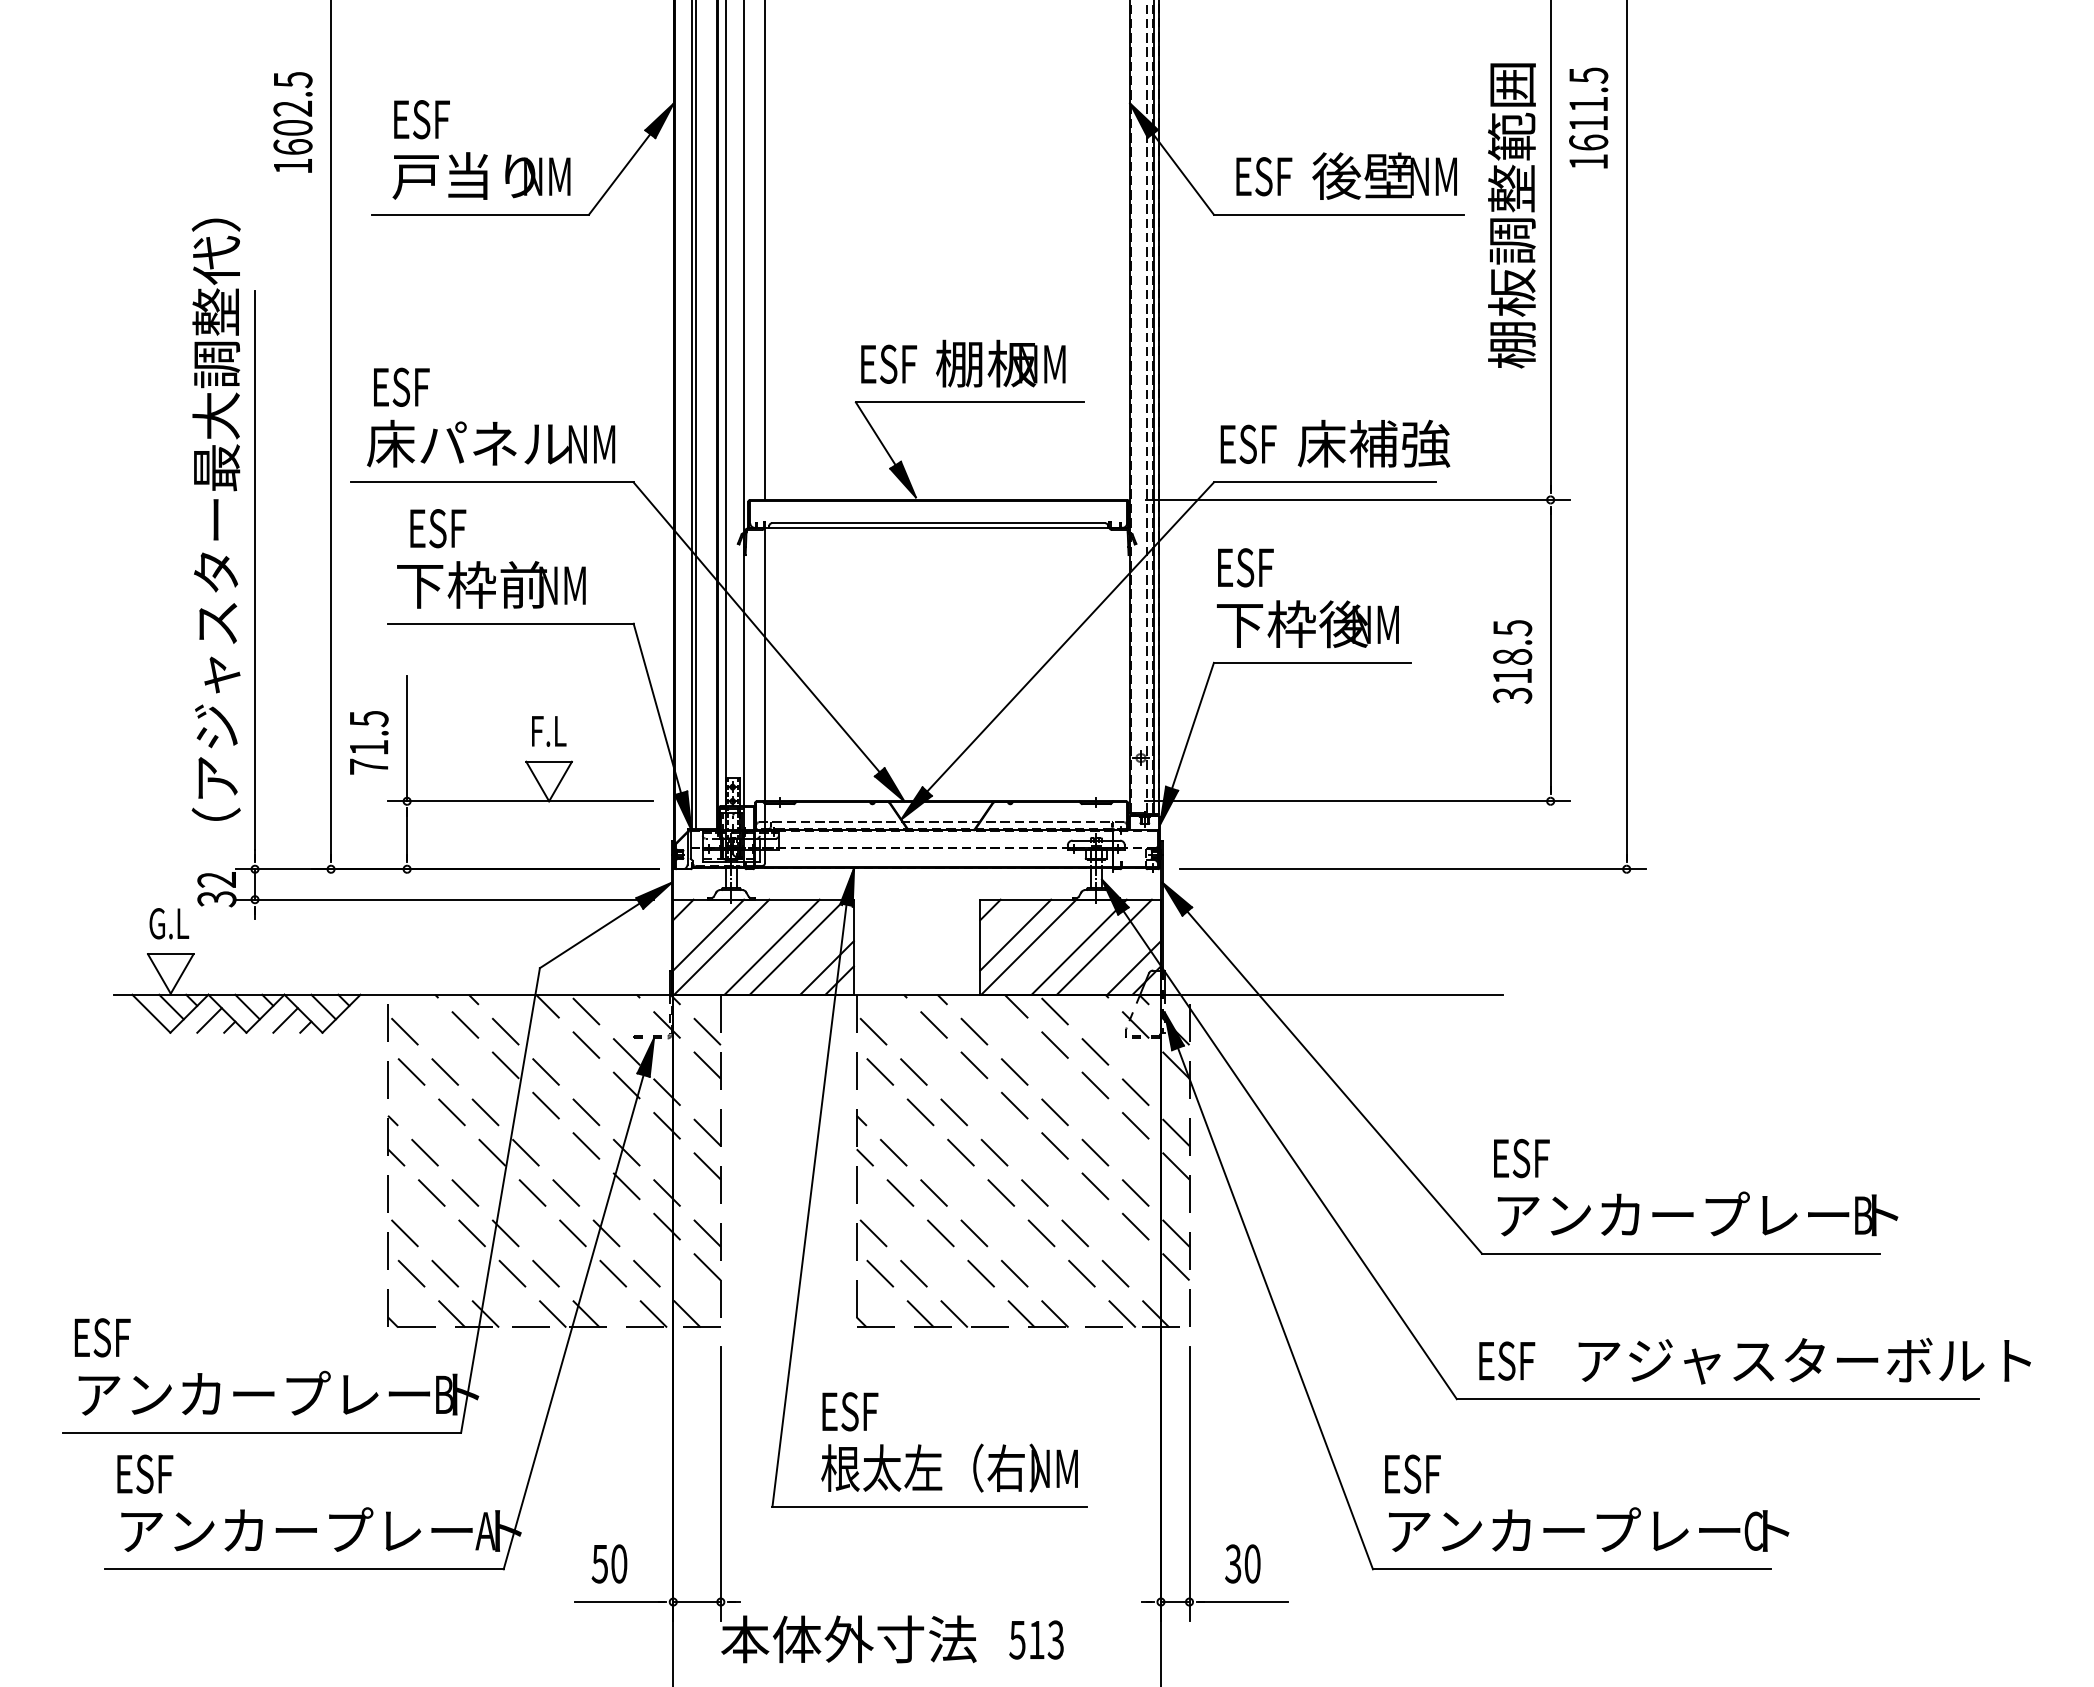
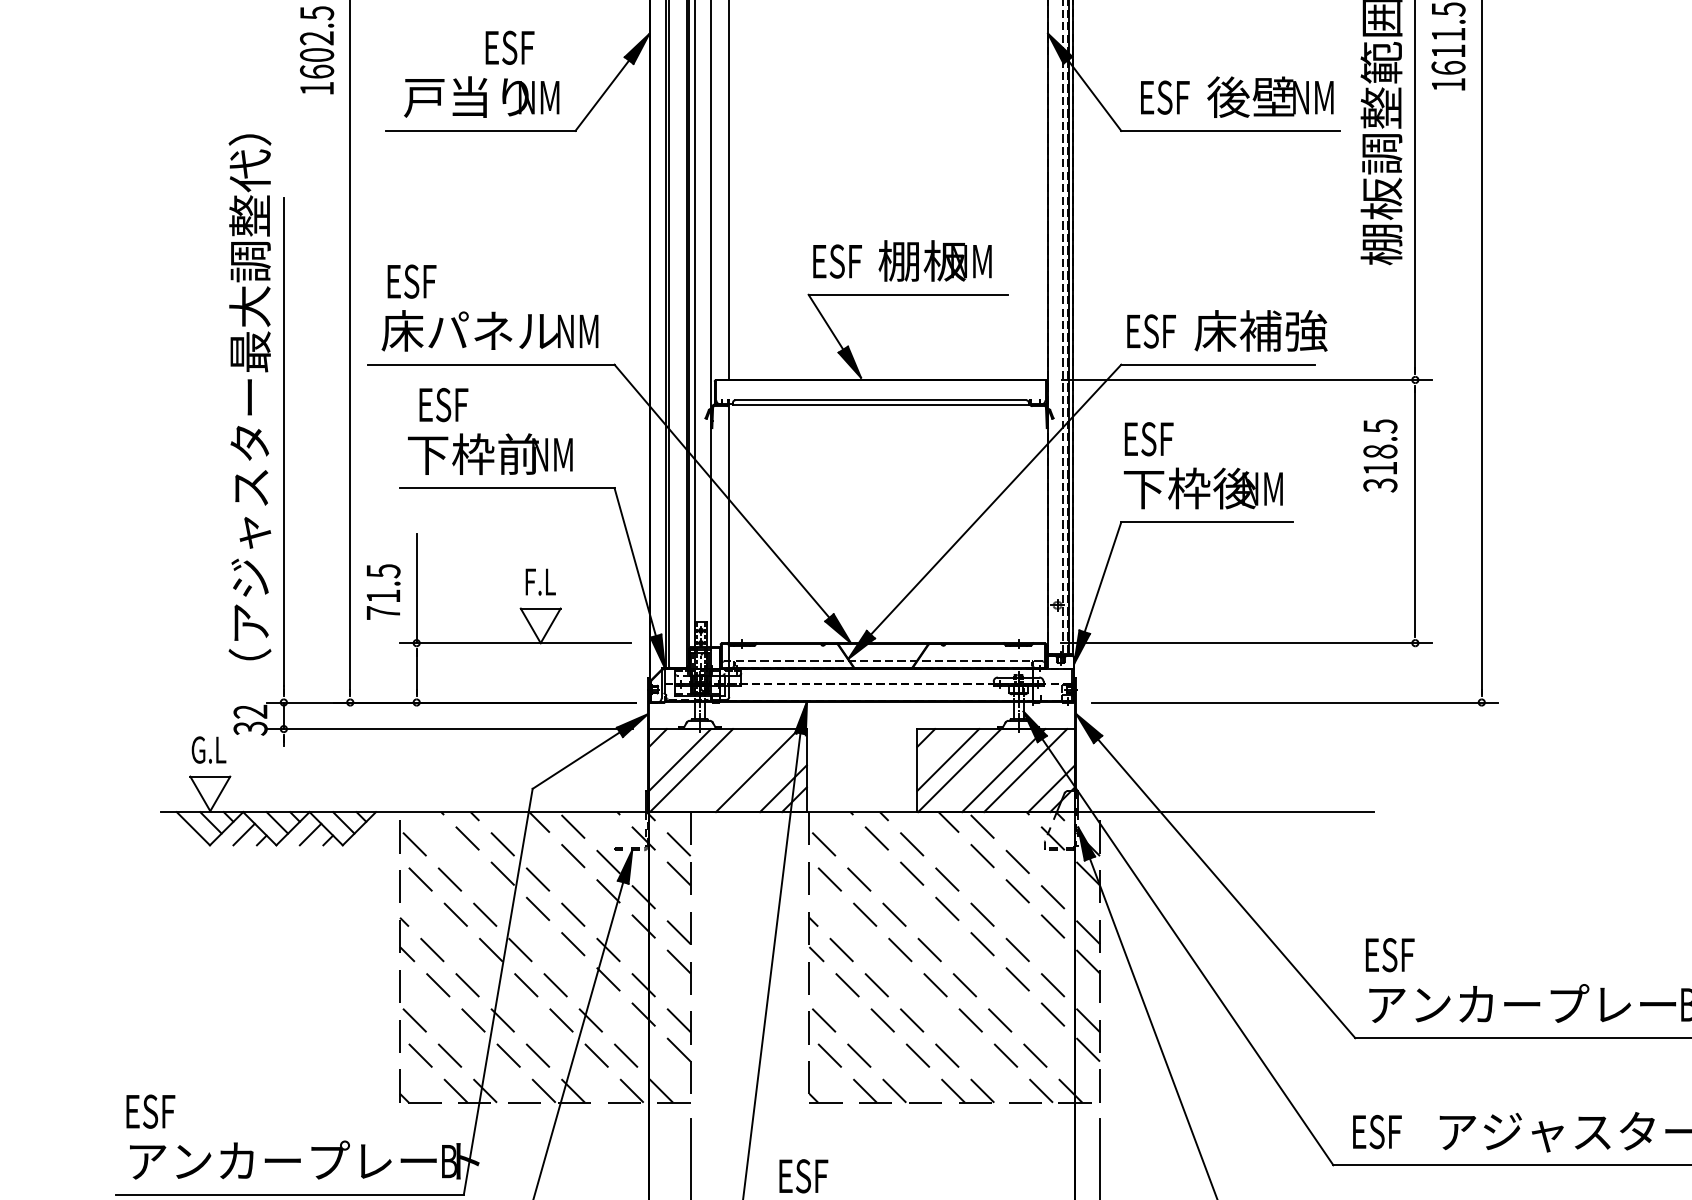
text: (421, 119) -> (509, 47), moved
text: (1512, 661) -> (1380, 455), moved
line: (771, 946) -> (734, 769), removed

